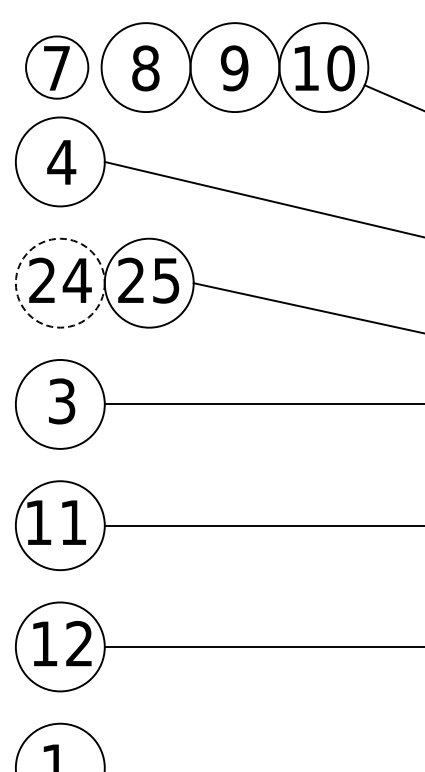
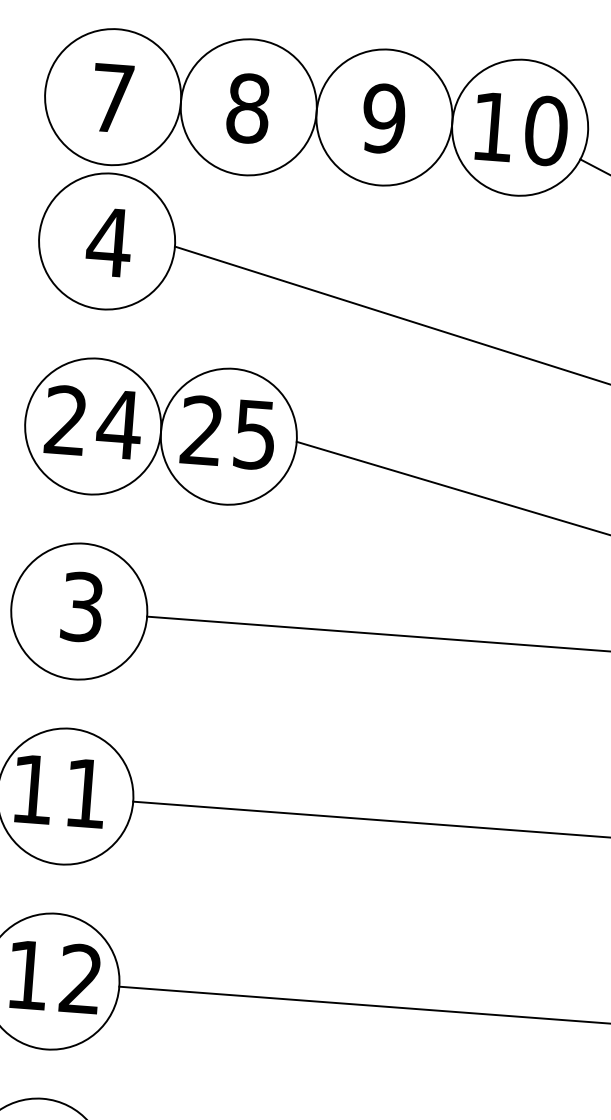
circle: (56, 67) -> (112, 96), size x1.43
circle: (59, 282) -> (92, 425), dashed -> solid

